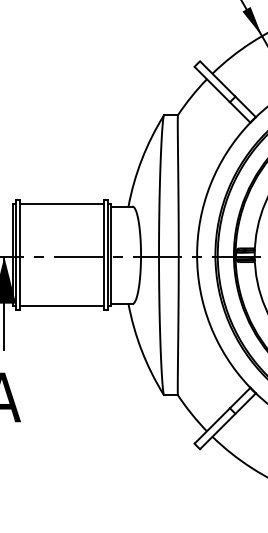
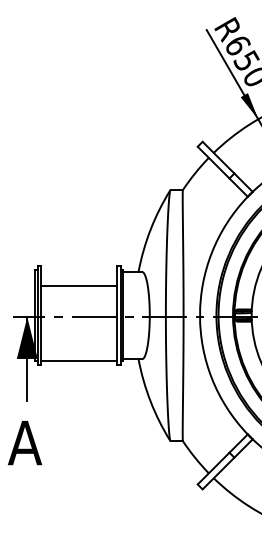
line: (62, 203) -> (79, 285), moved

